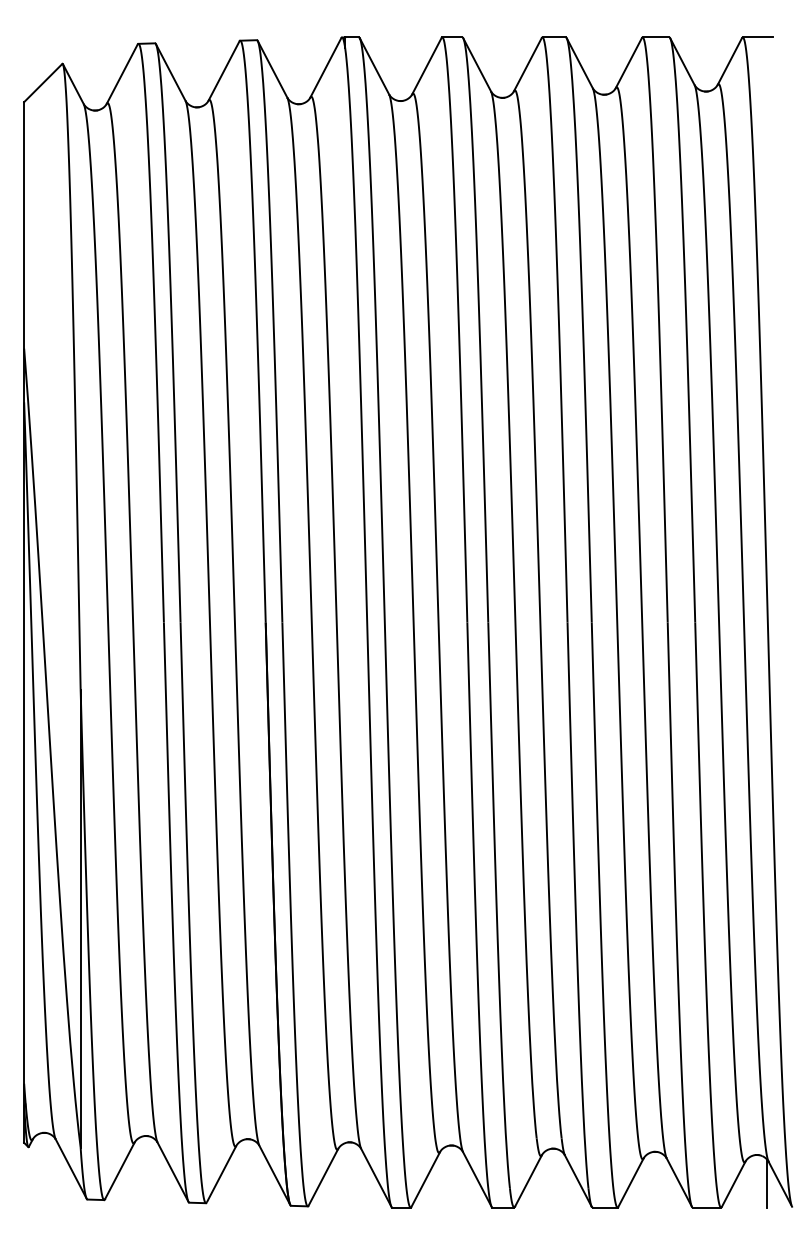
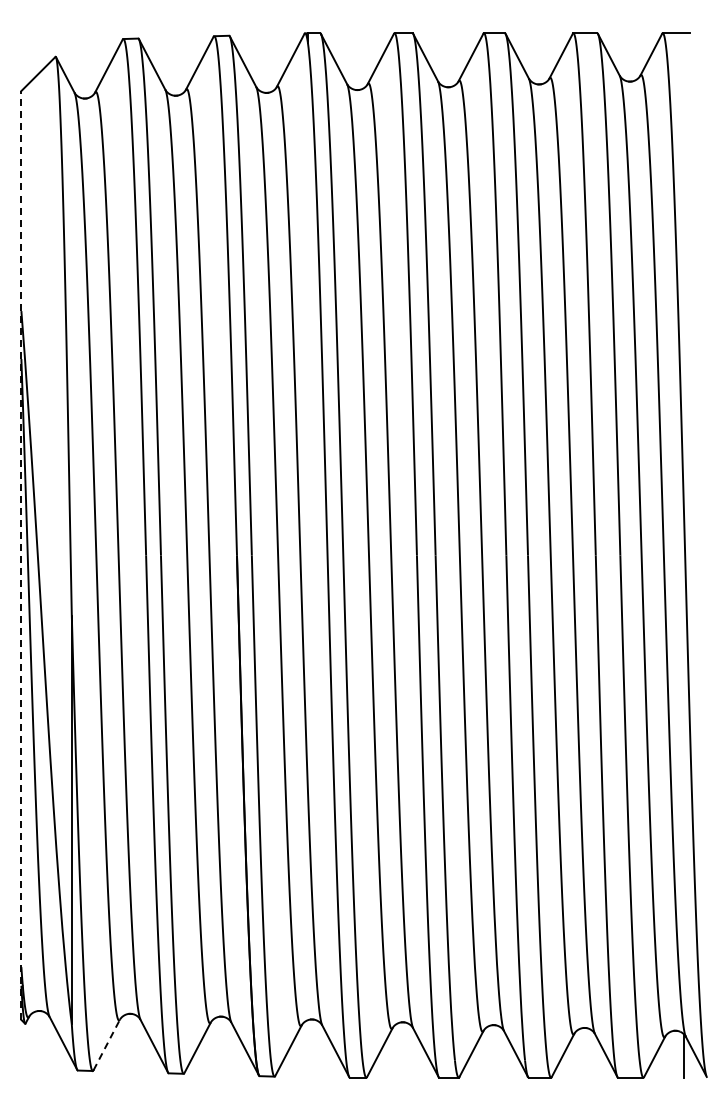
line: (24, 621) -> (21, 554), solid -> dashed
line: (120, 1170) -> (107, 1044), solid -> dashed

